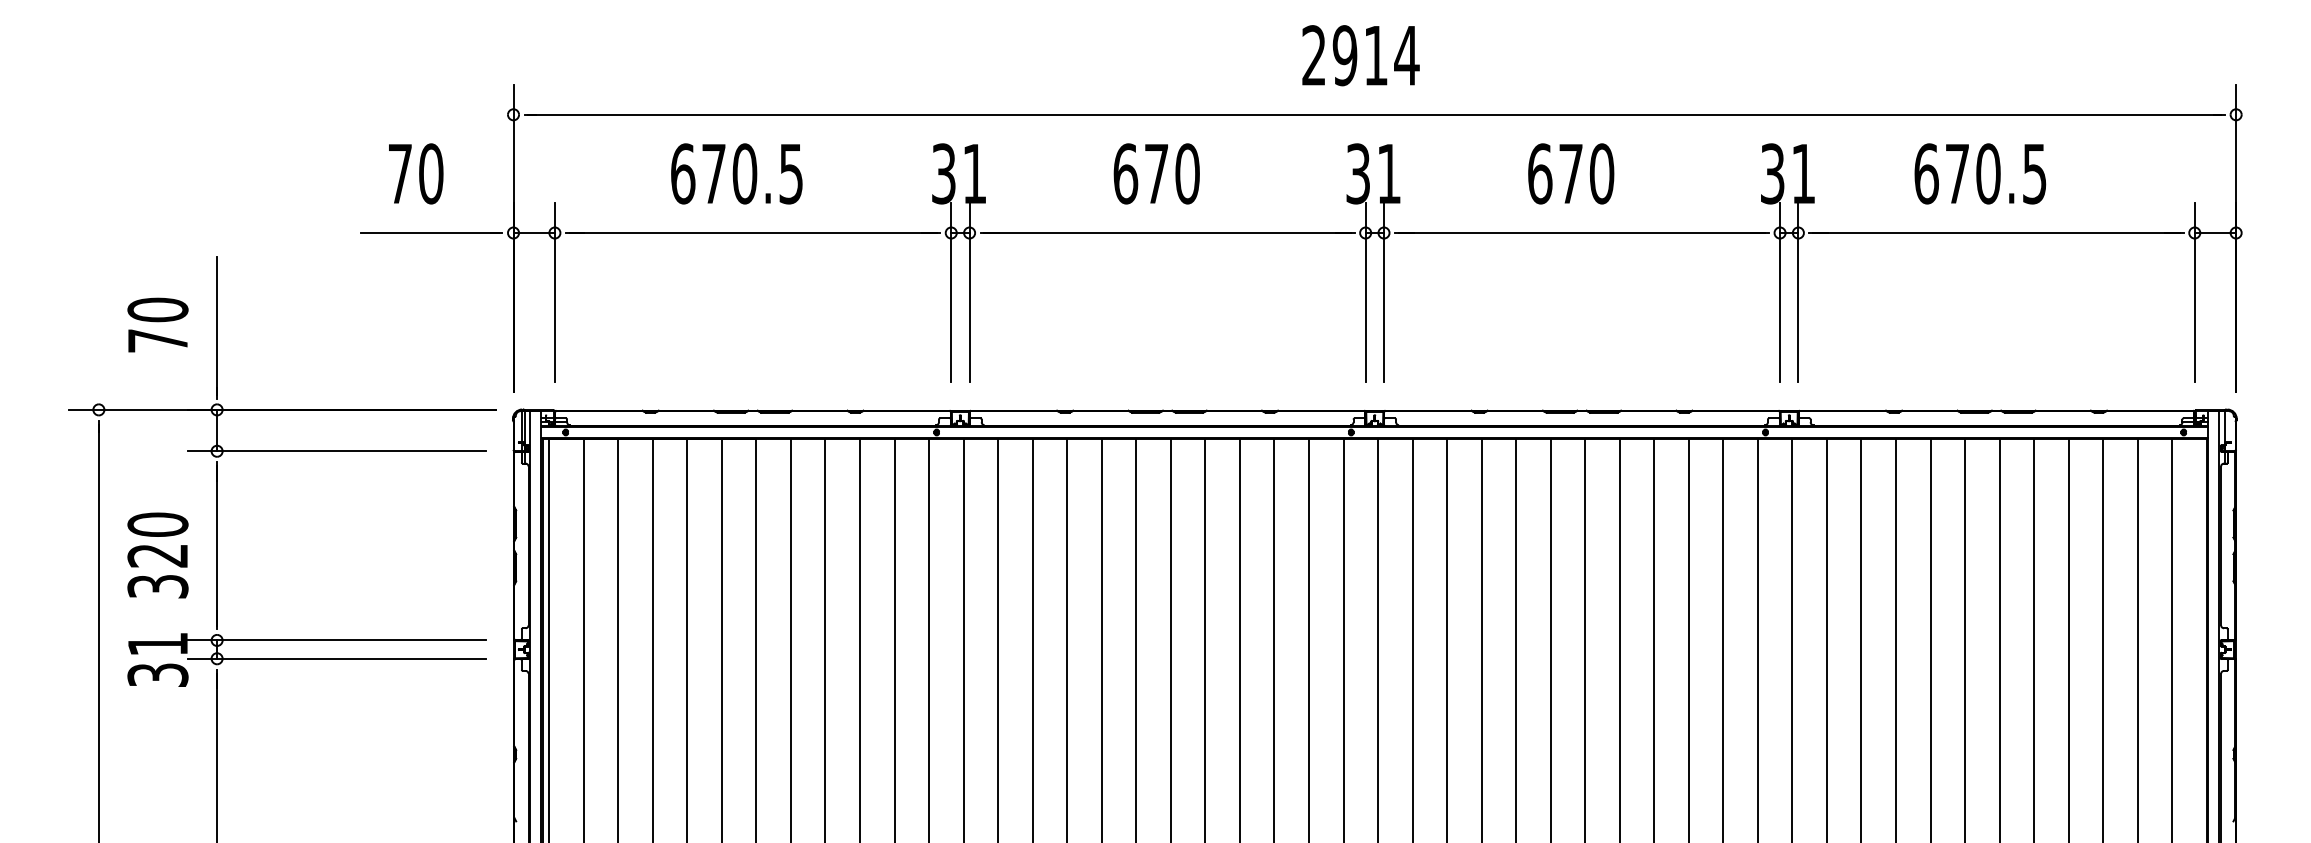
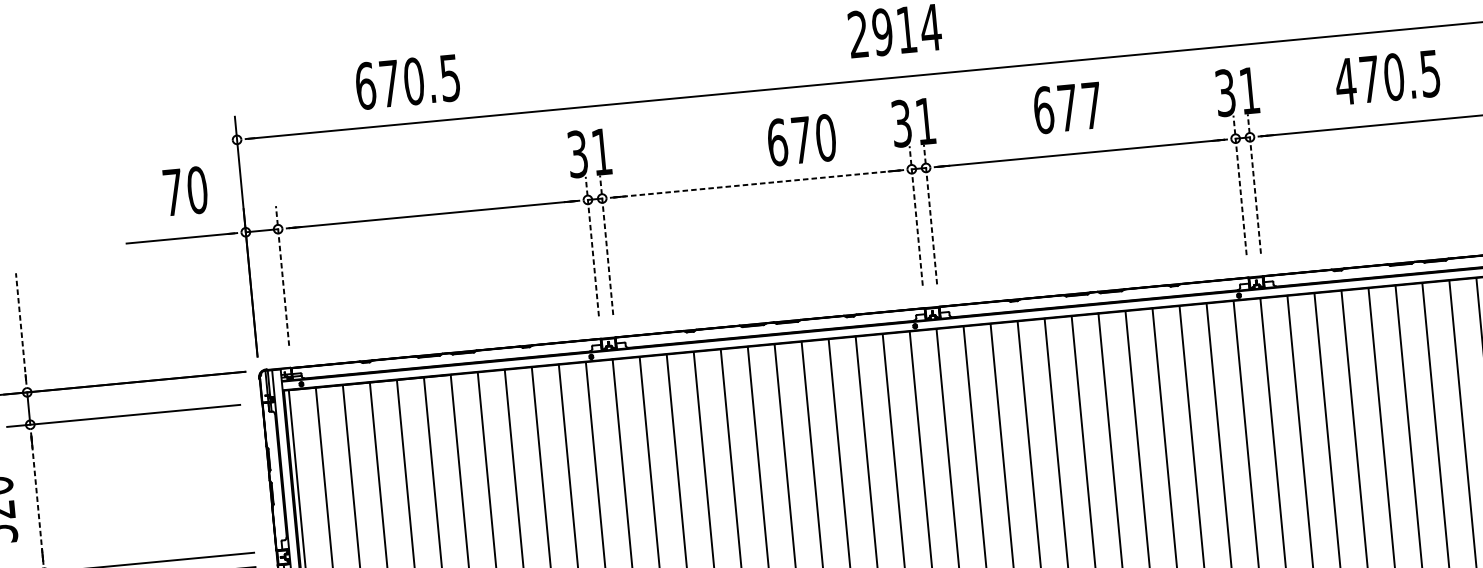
text: (416, 173) -> (185, 191), moved
text: (736, 173) -> (407, 81), moved
text: (1156, 173) -> (801, 139), moved
text: (1601, 173) -> (1091, 105), 670 -> 677
text: (1926, 173) -> (1345, 81), 670.5 -> 470.5
line: (1168, 233) -> (757, 184), solid -> dashed
line: (554, 292) -> (282, 275), solid -> dashed
line: (951, 292) -> (592, 246), solid -> dashed
line: (969, 292) -> (606, 245), solid -> dashed
line: (1365, 292) -> (916, 215), solid -> dashed
line: (1384, 292) -> (930, 214), solid -> dashed
line: (1780, 292) -> (1240, 185), solid -> dashed
line: (1798, 292) -> (1254, 183), solid -> dashed
line: (217, 326) -> (21, 327), solid -> dashed
line: (217, 545) -> (37, 498), solid -> dashed

